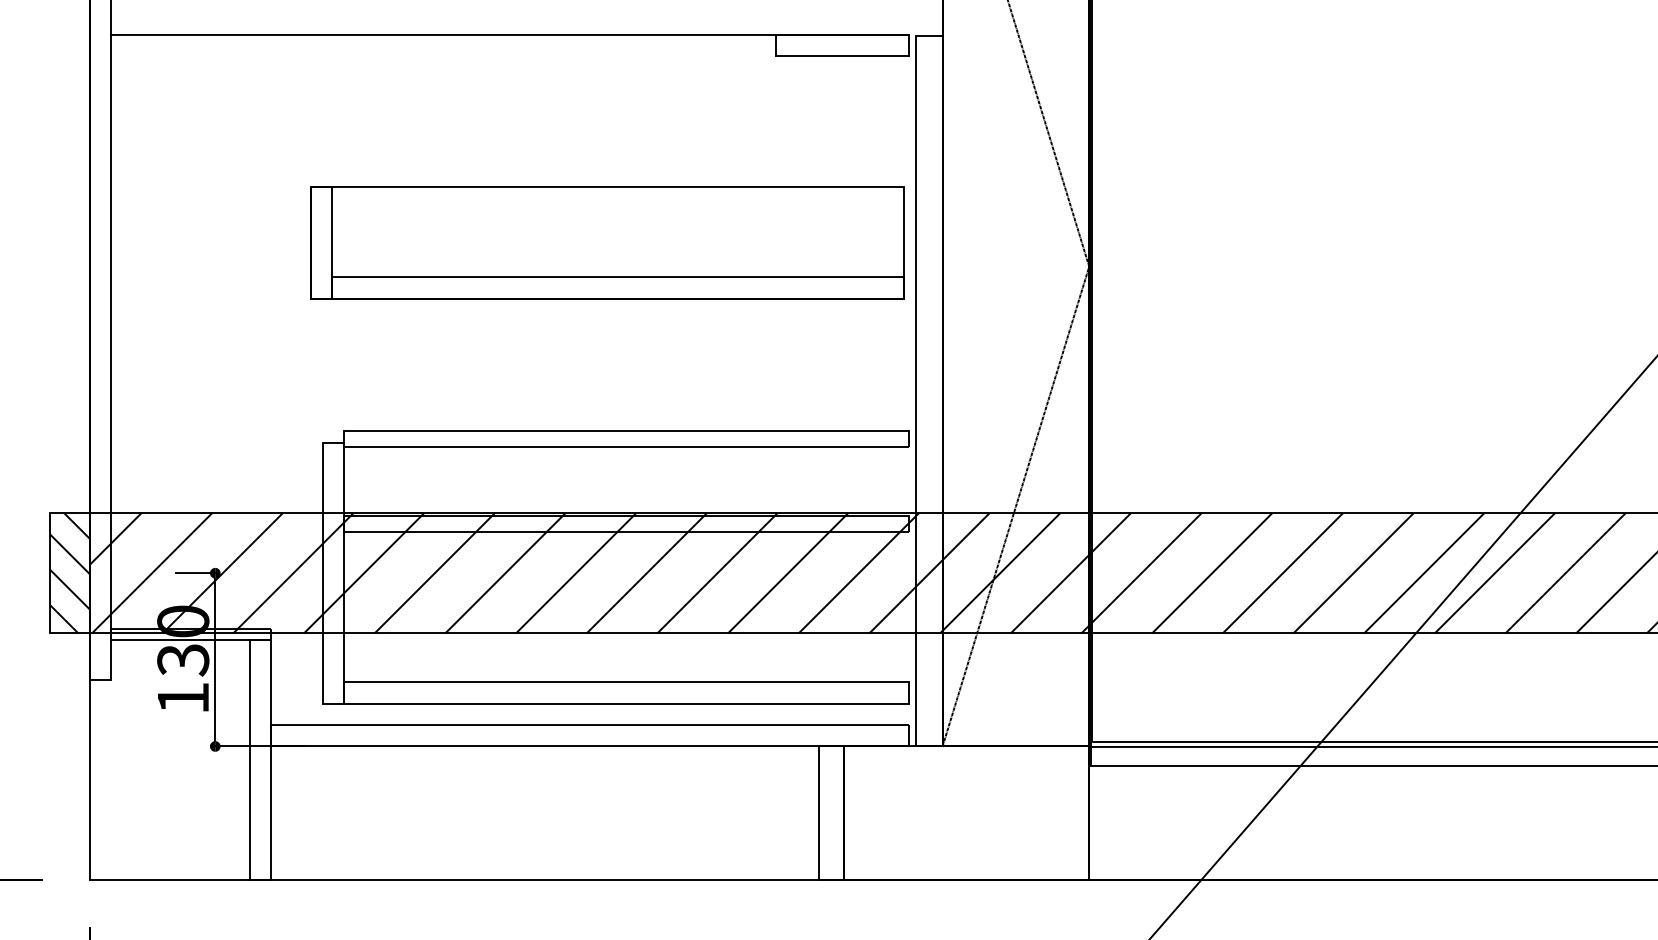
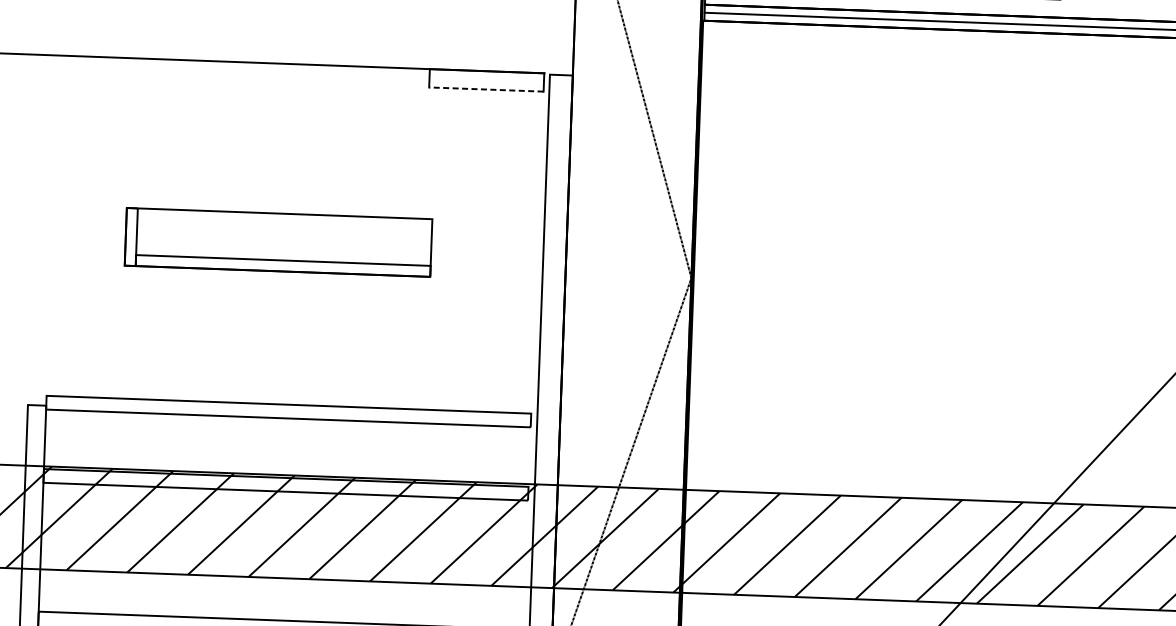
line: (842, 56) -> (486, 89), solid -> dashed
part: (607, 242) -> (278, 242), size x0.6

